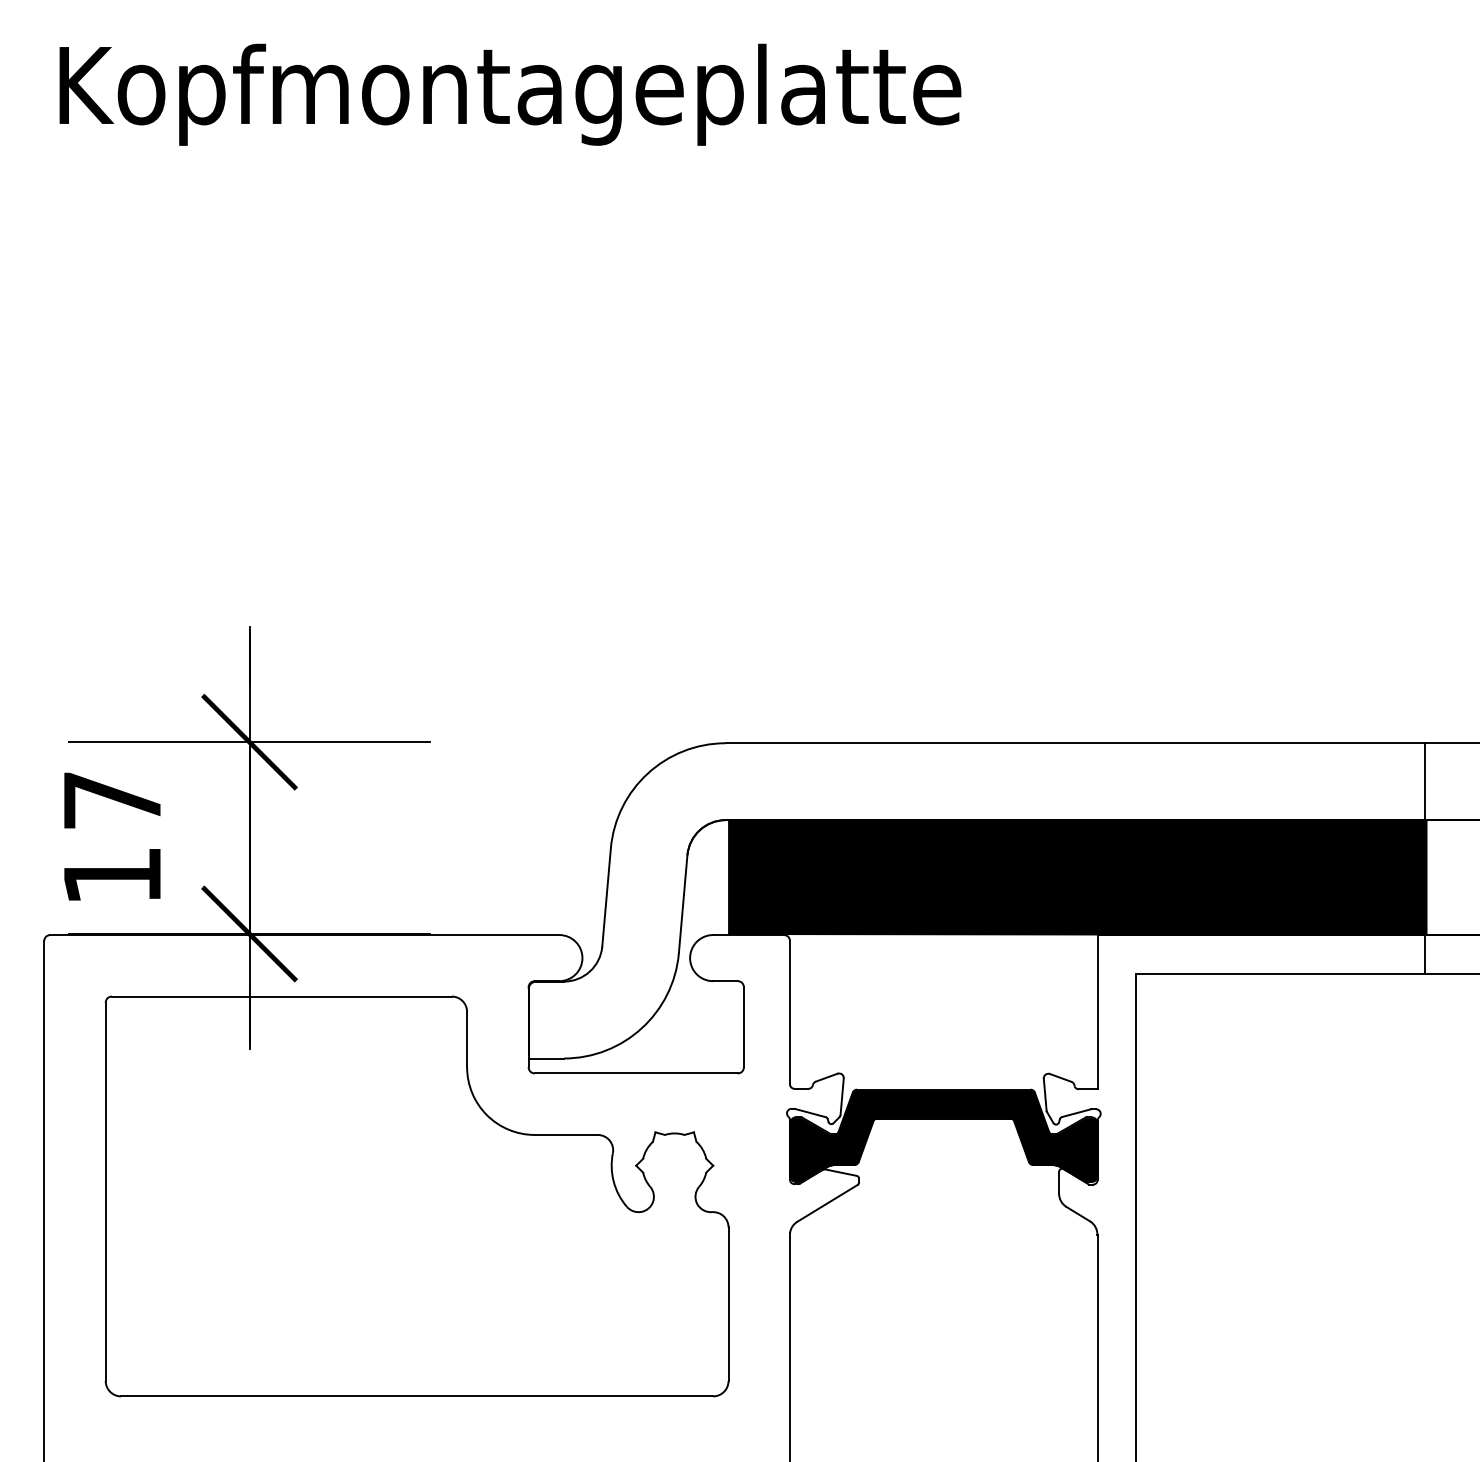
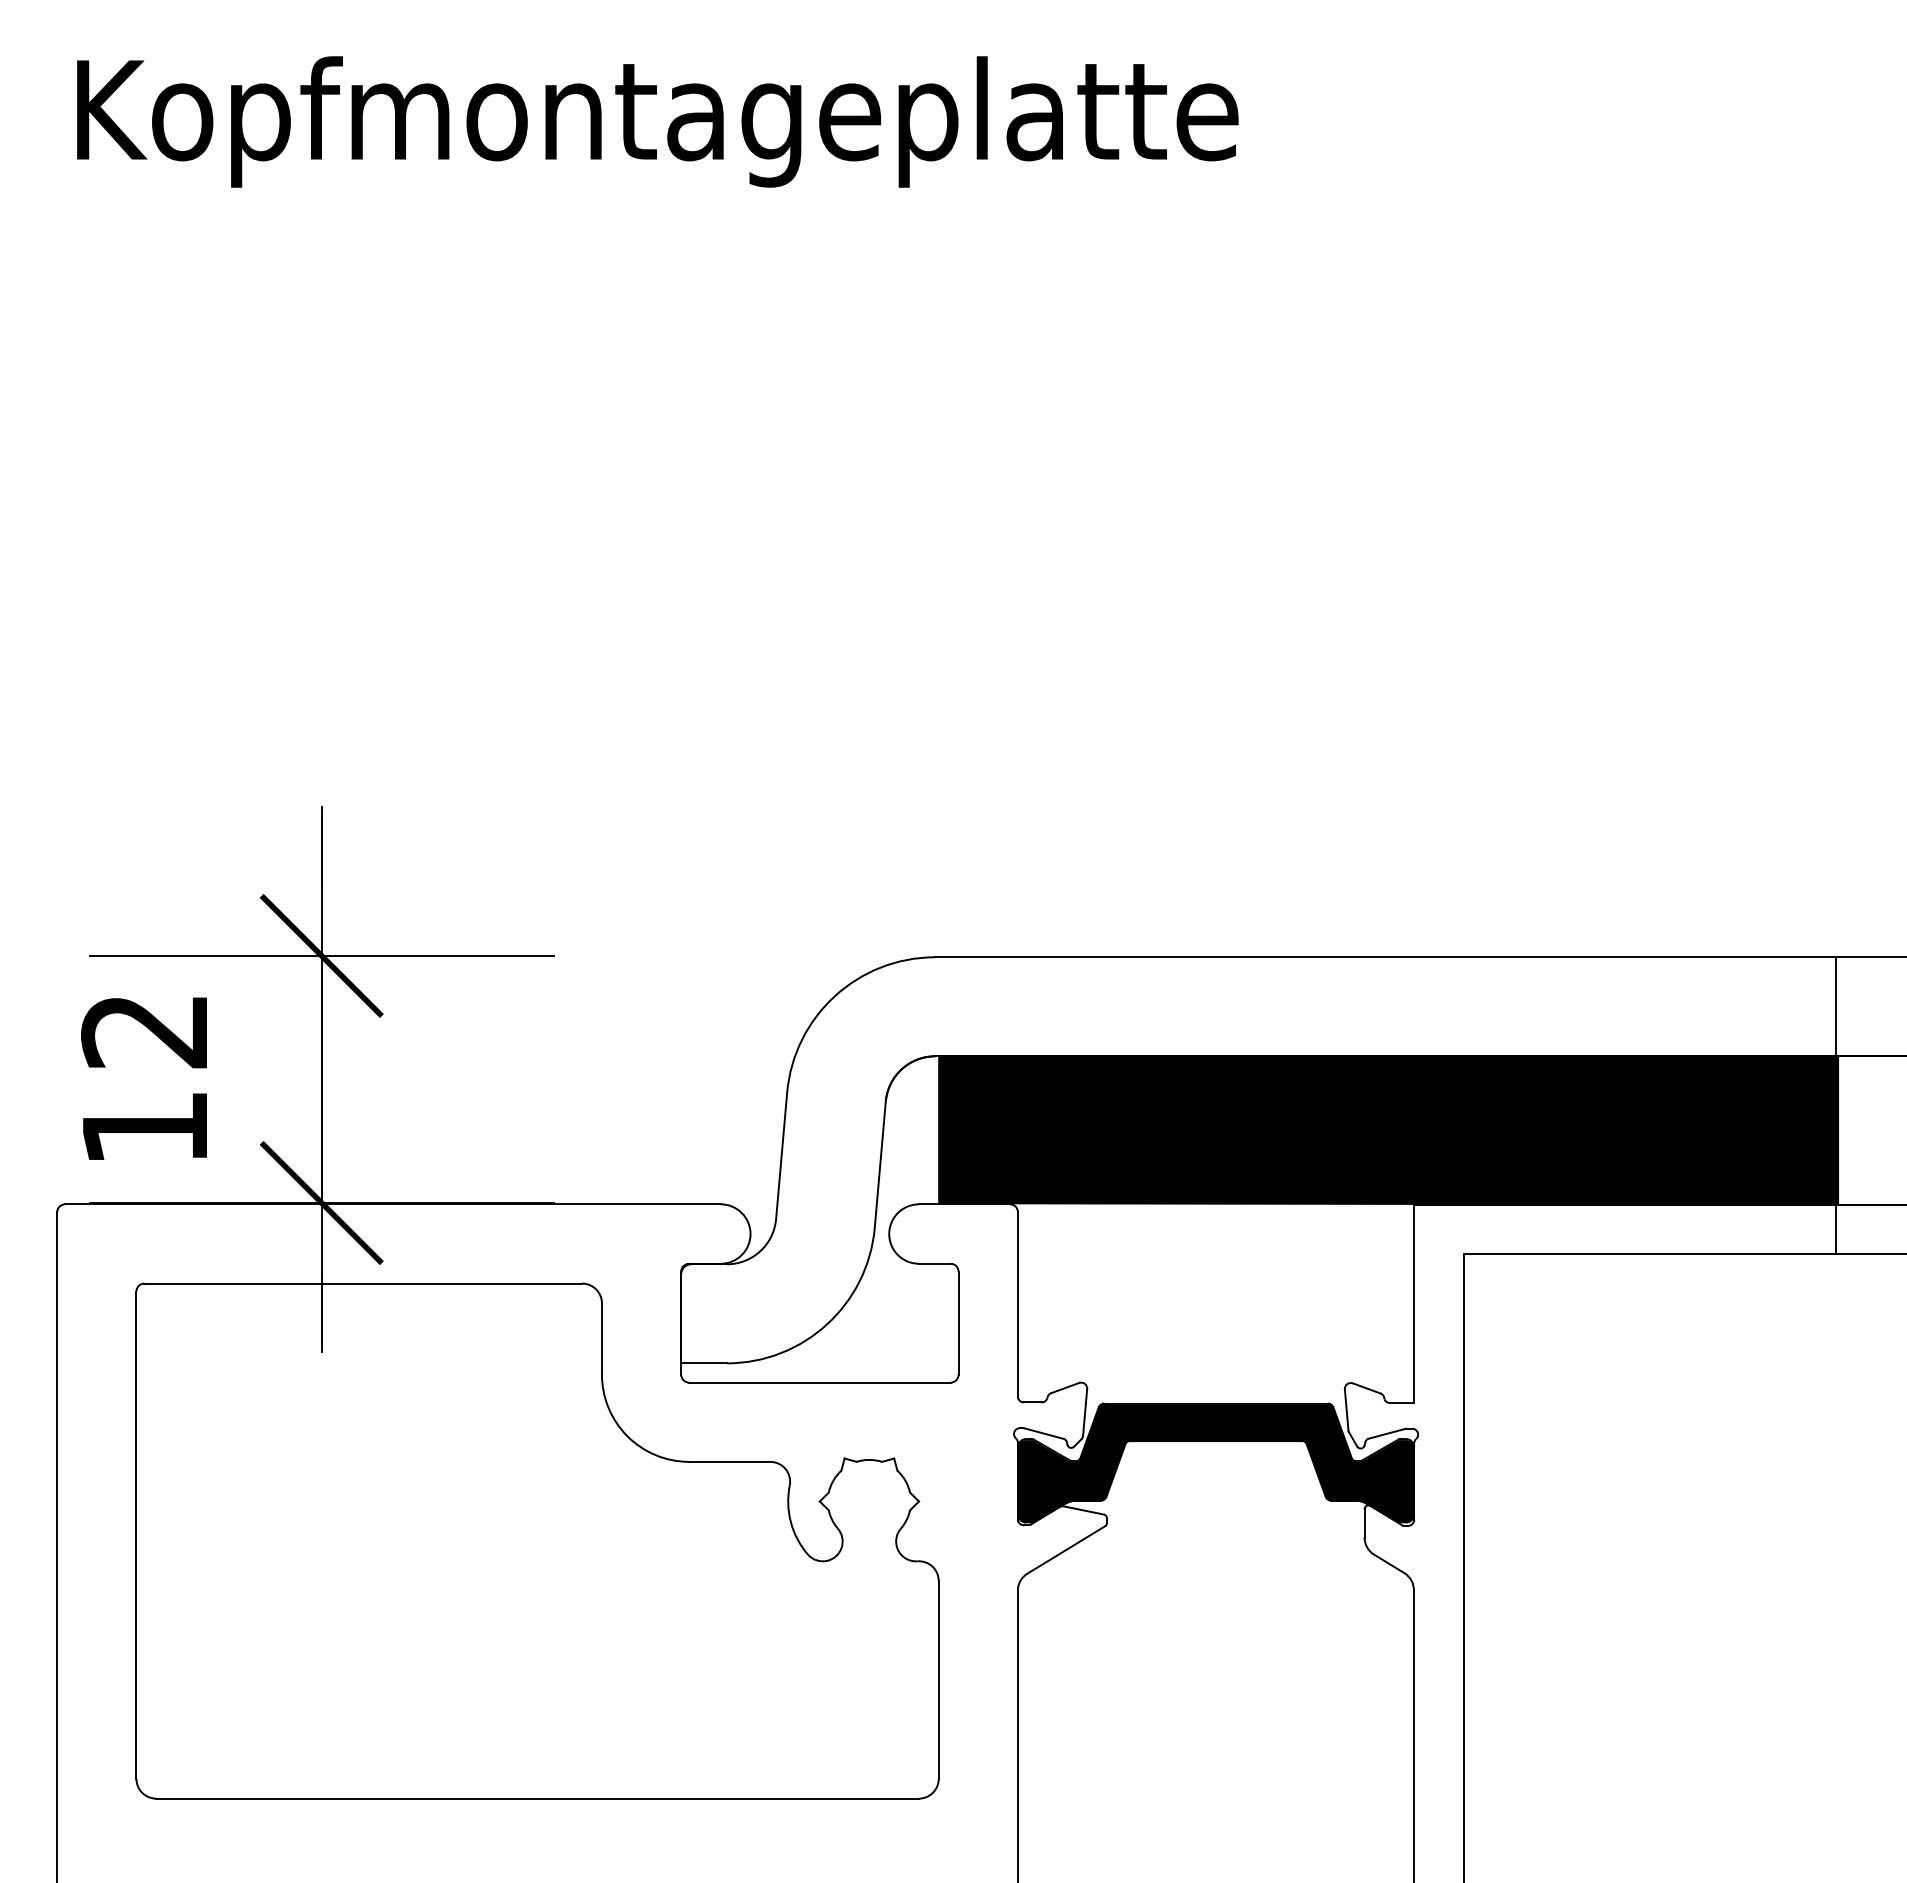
text: (111, 800) -> (143, 1031), 17 -> 12

